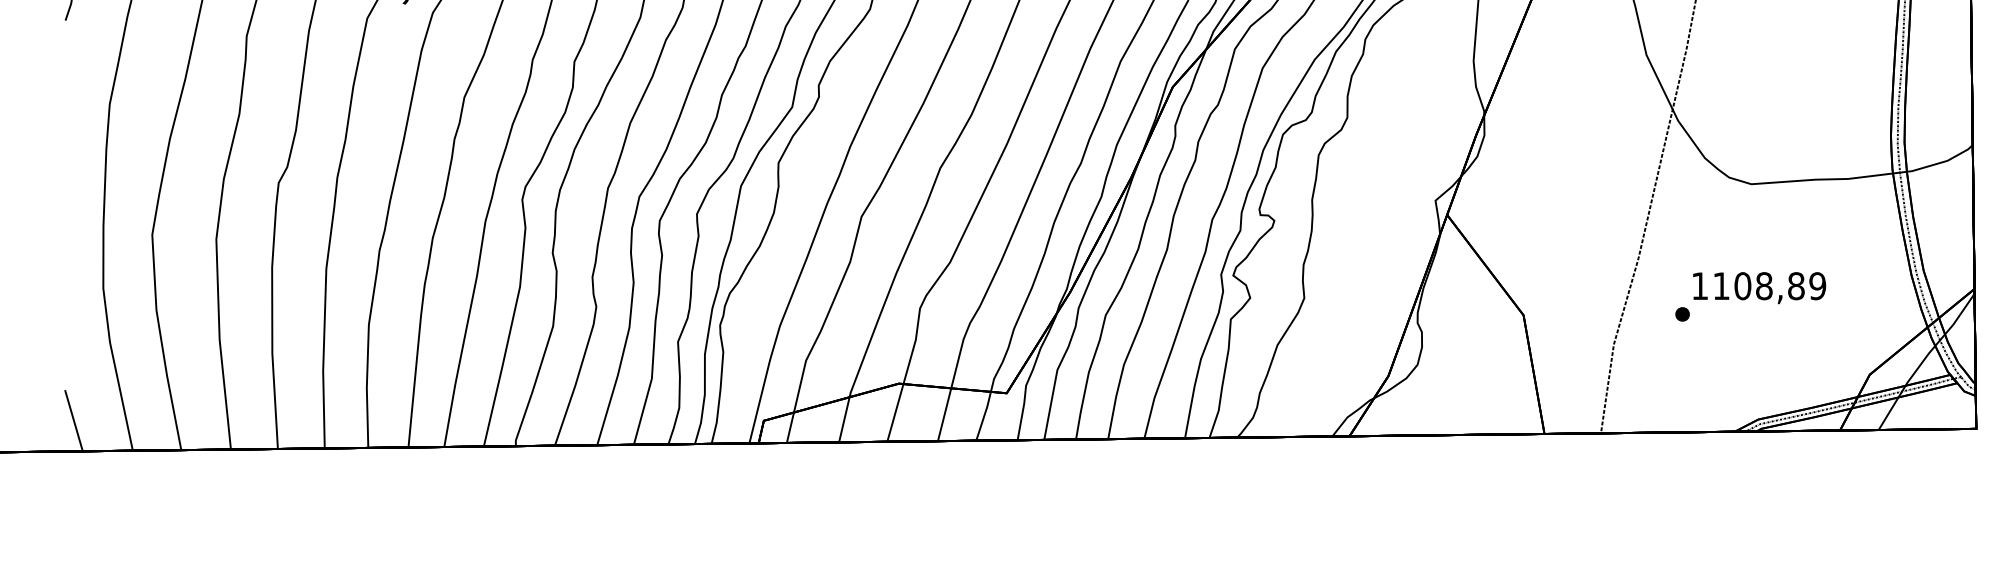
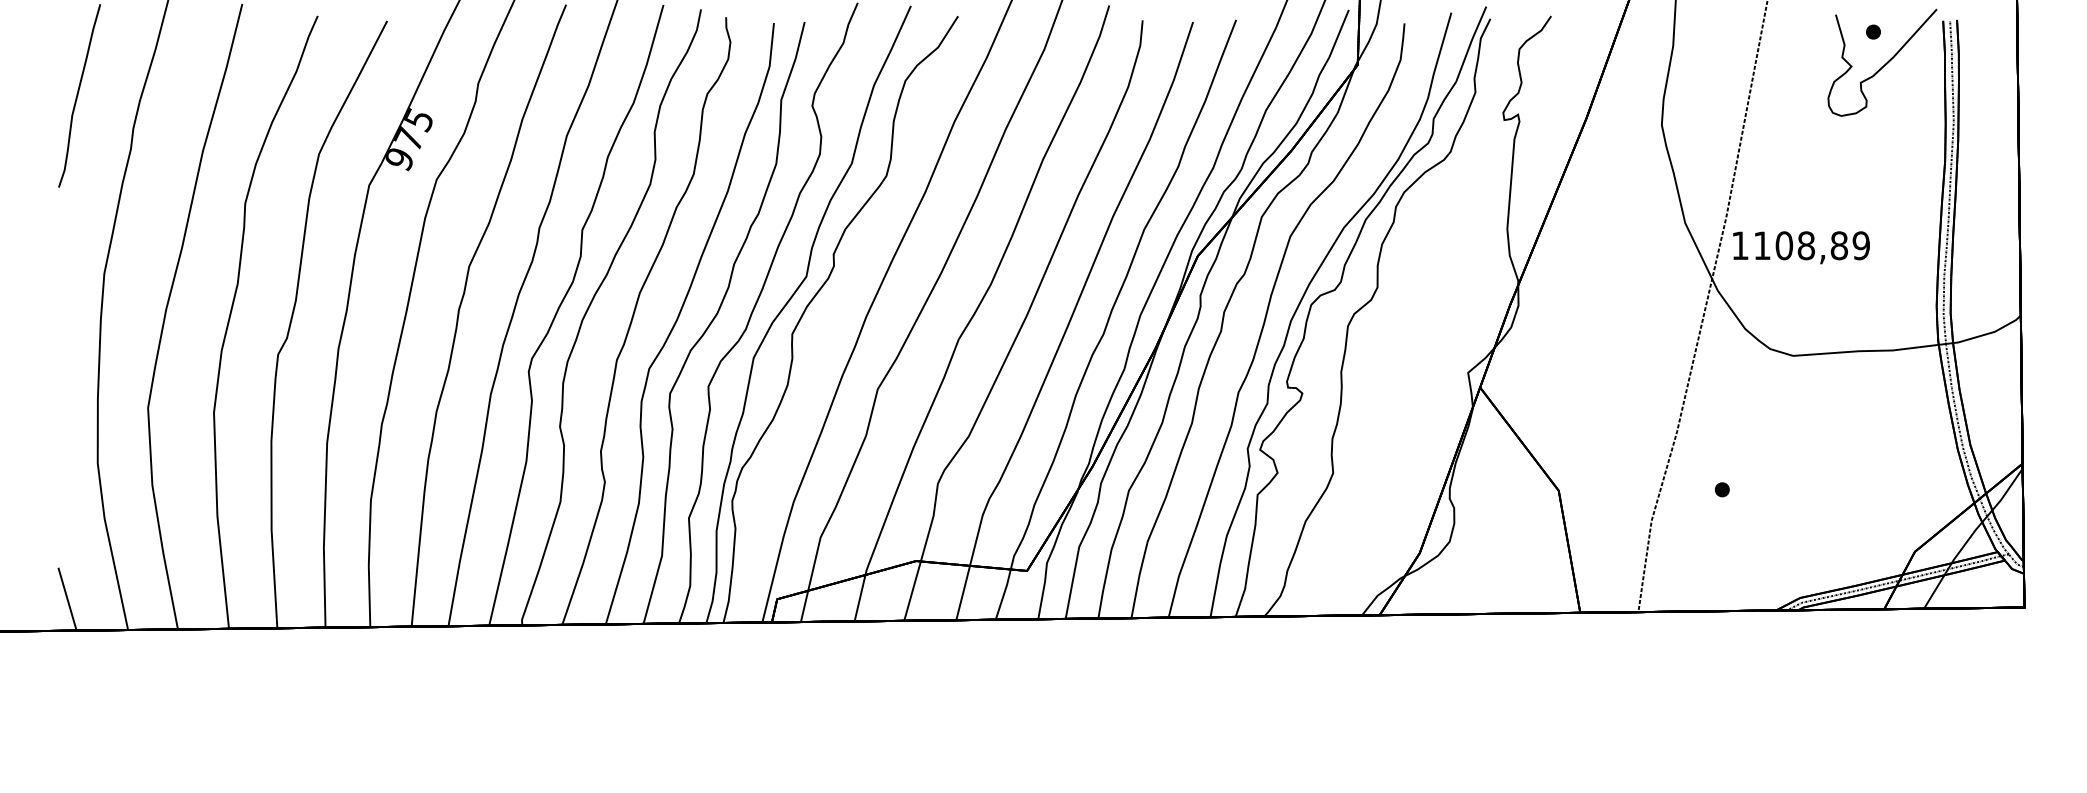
text: (1759, 287) -> (1801, 247), moved

